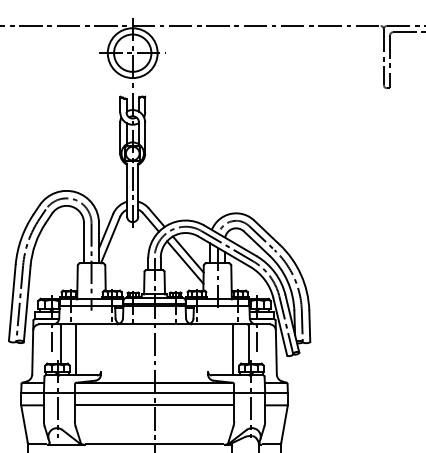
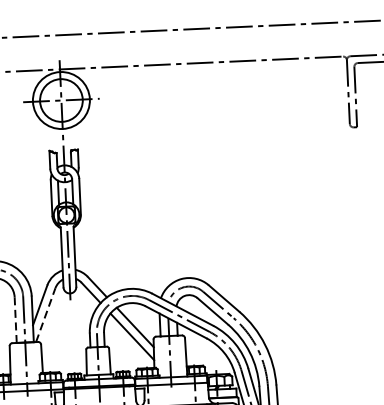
line: (110, 239) -> (45, 314), solid -> dashed
line: (84, 243) -> (16, 320), solid -> dashed

